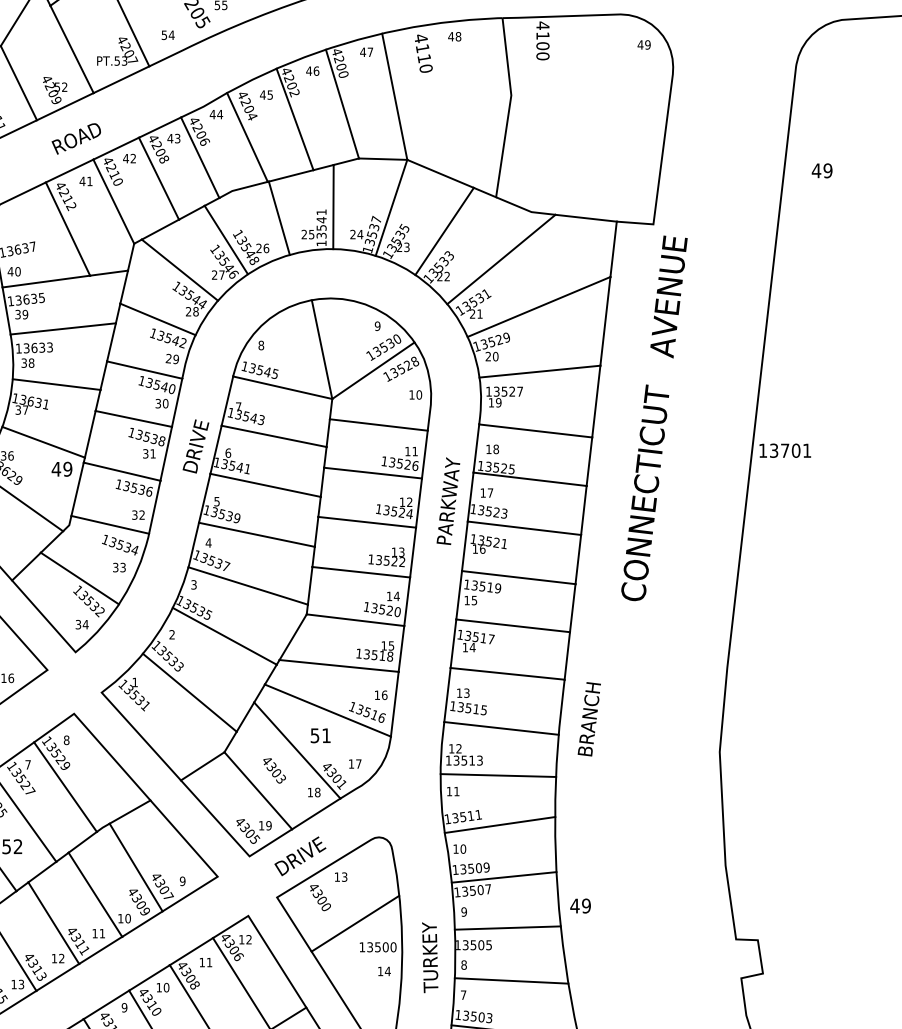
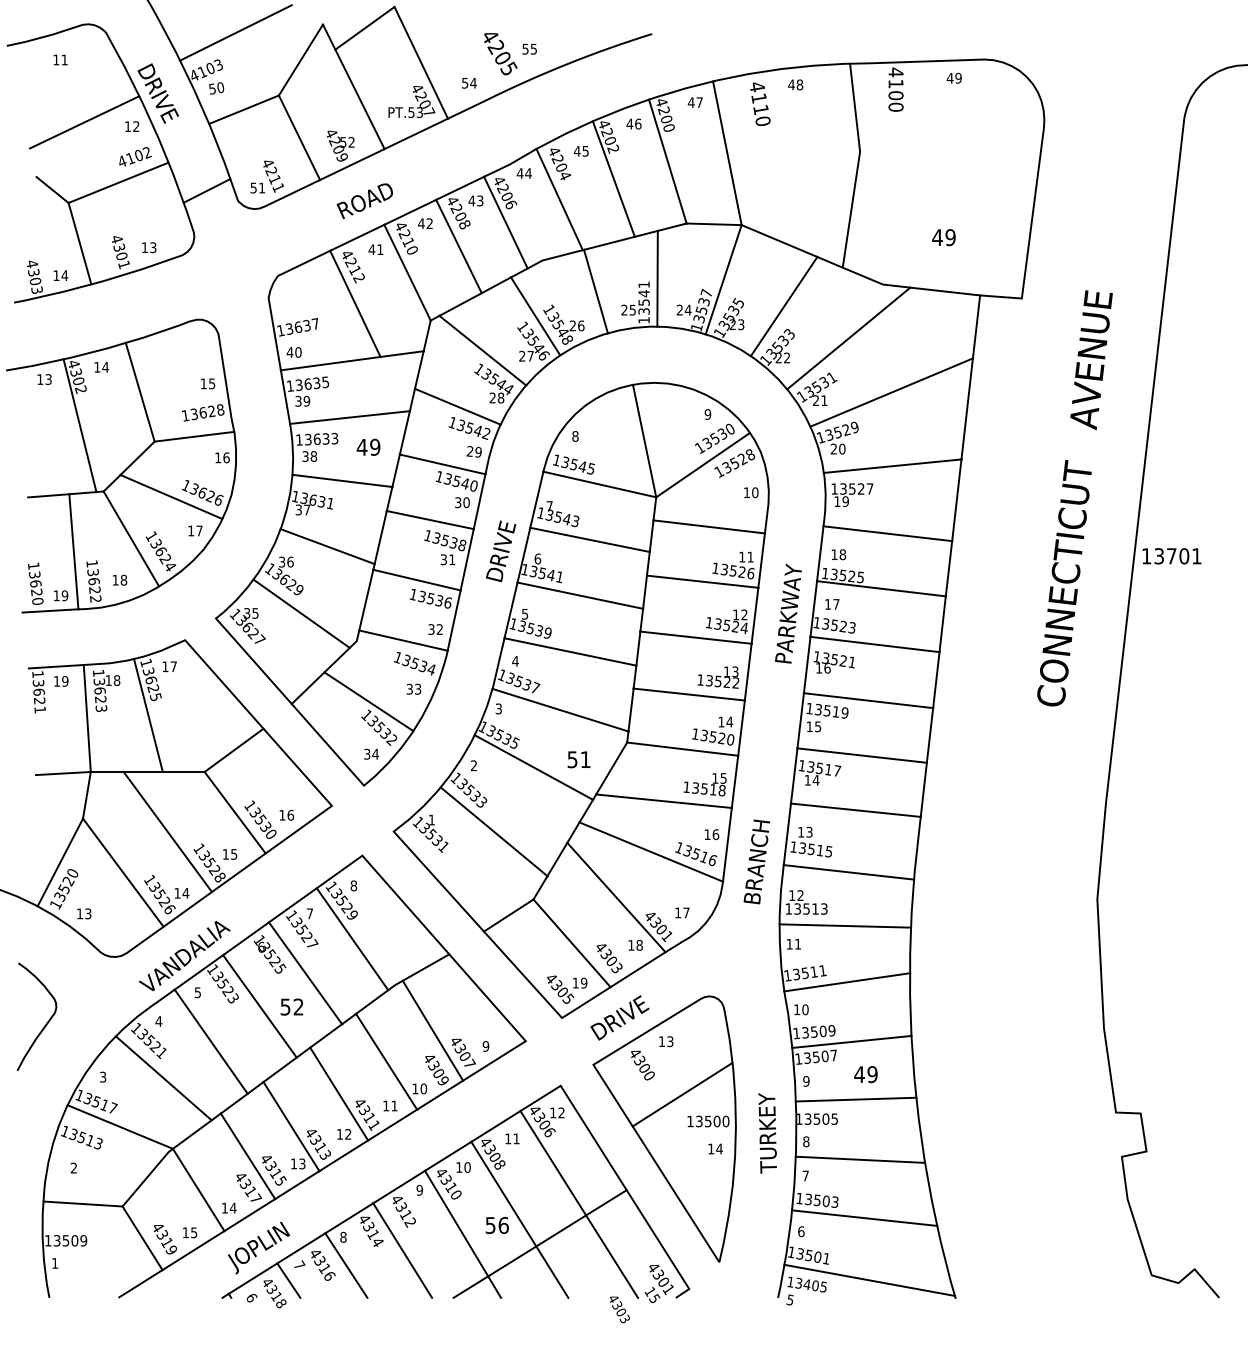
text: (643, 44) -> (953, 77), moved
text: (821, 170) -> (943, 237), moved
text: (654, 418) -> (1074, 498), moved
text: (61, 468) -> (368, 446), moved
text: (589, 718) -> (756, 861), moved
text: (320, 735) -> (578, 759), moved
text: (274, 770) -> (609, 958), moved
text: (580, 905) -> (865, 1074), moved

